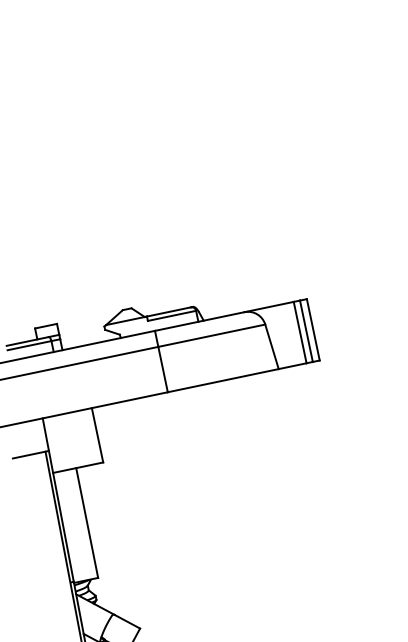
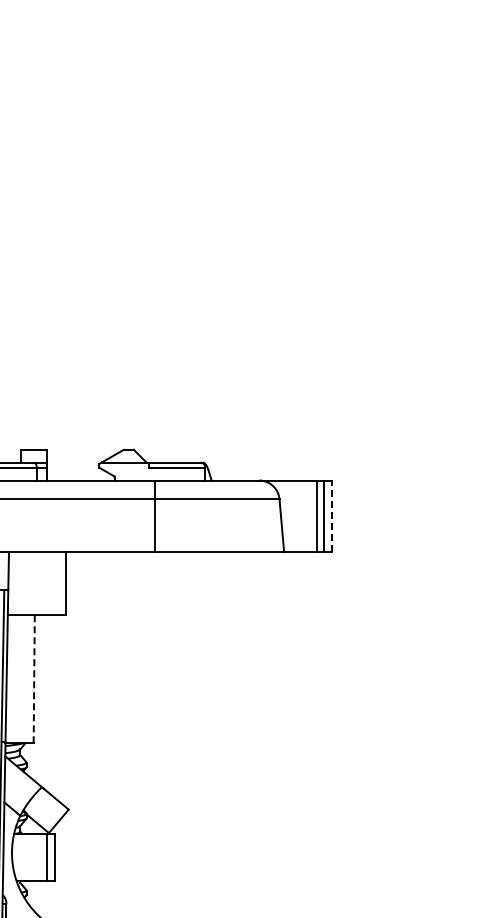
line: (312, 330) -> (331, 516), solid -> dashed
line: (87, 523) -> (34, 679), solid -> dashed

